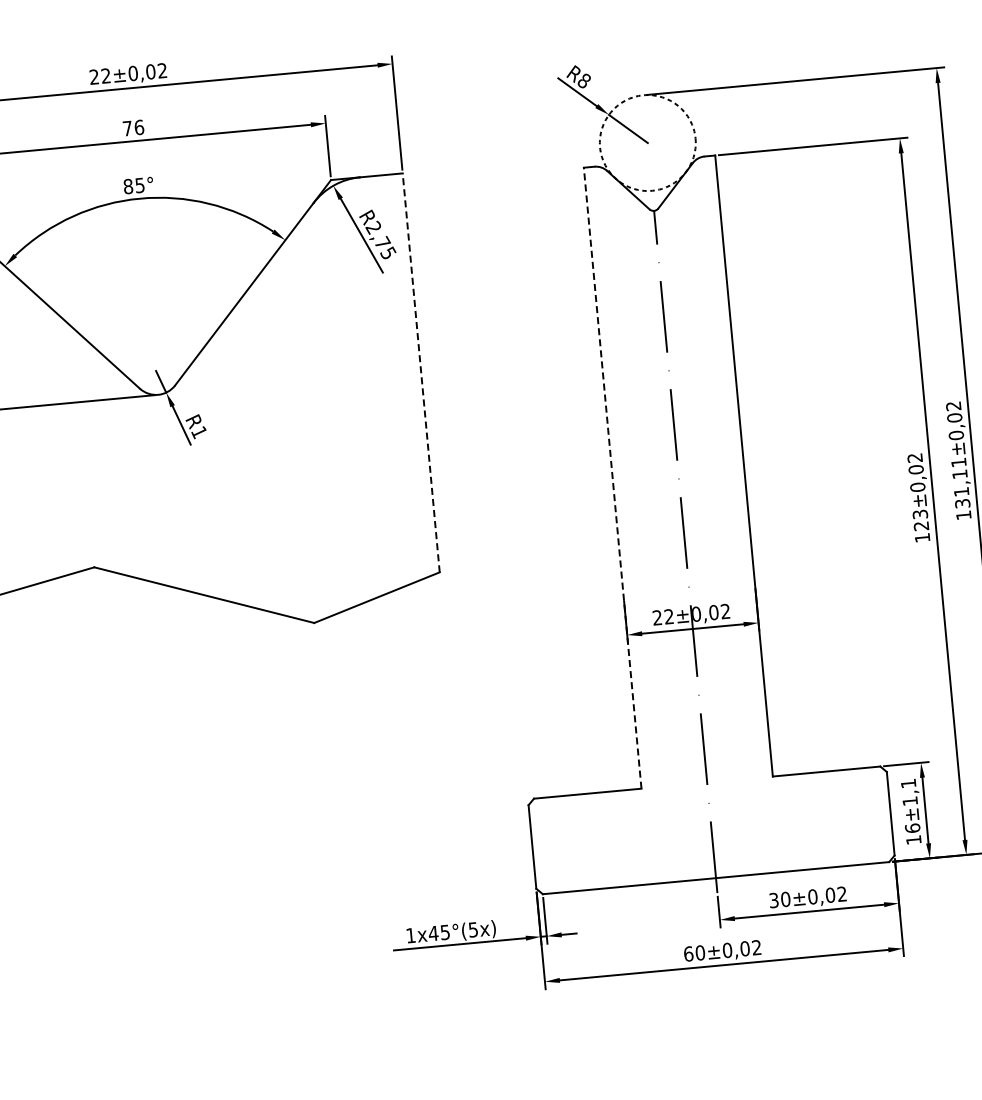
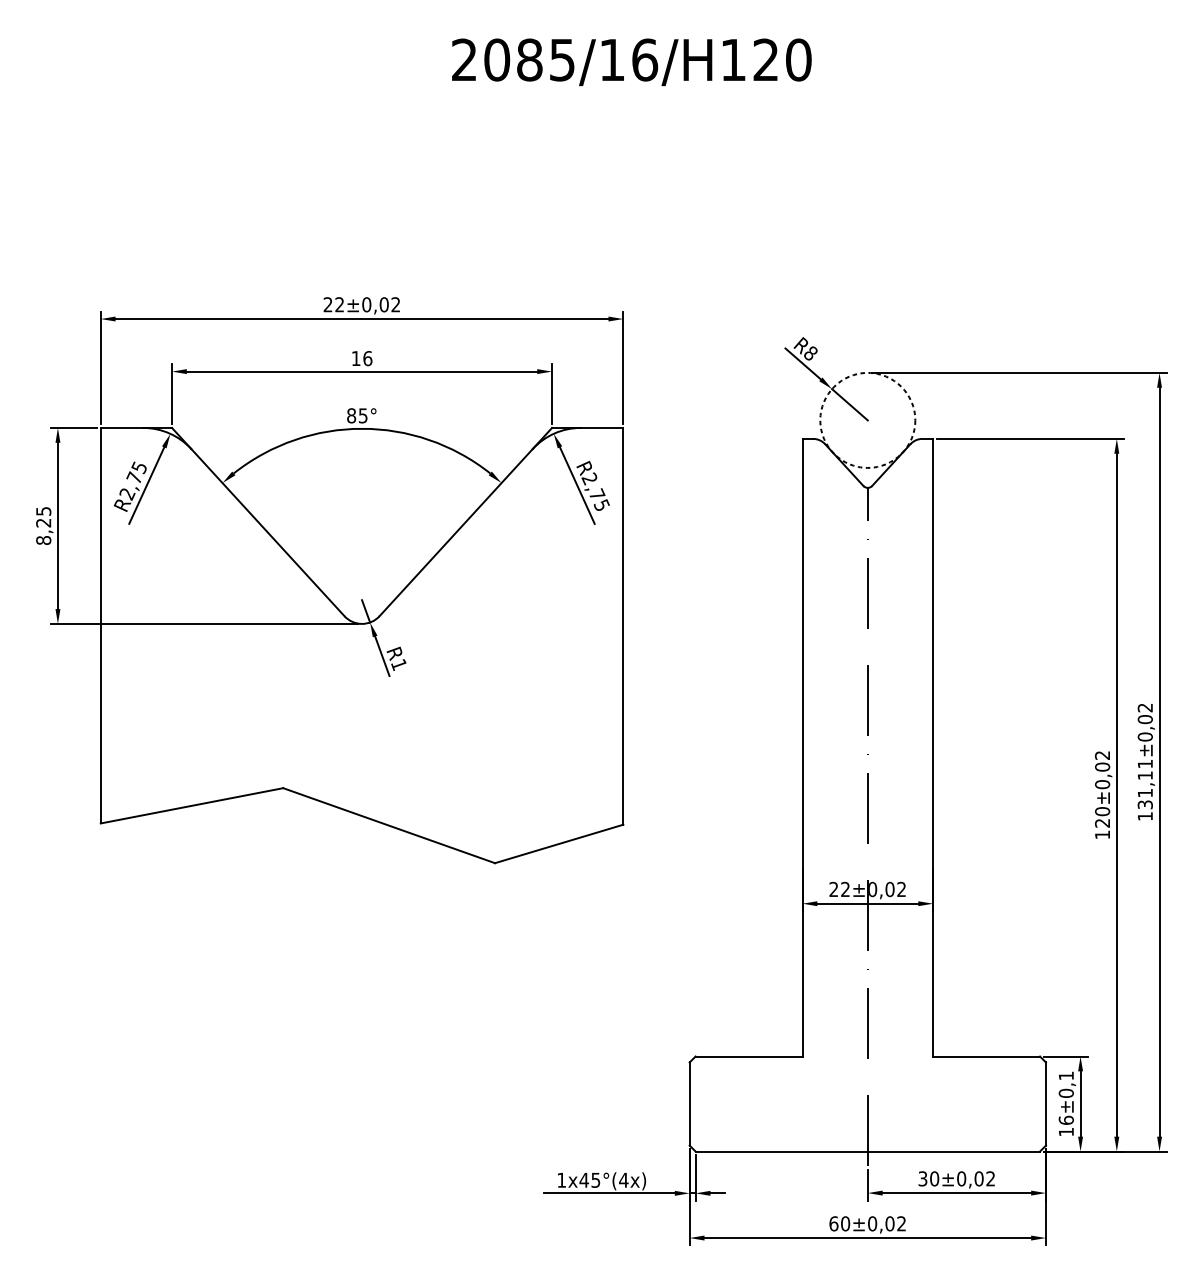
text: (127, 128) -> (356, 358), 76 -> 16
line: (421, 372) -> (623, 625), dashed -> solid
line: (612, 478) -> (802, 747), dashed -> solid
text: (920, 514) -> (1102, 811), 123±0,02 -> 120±0,02
text: (909, 800) -> (1065, 1092), 16±1,1 -> 16±0,1
text: (472, 929) -> (623, 1179), 1x45°(5x) -> 1x45°(4x)

